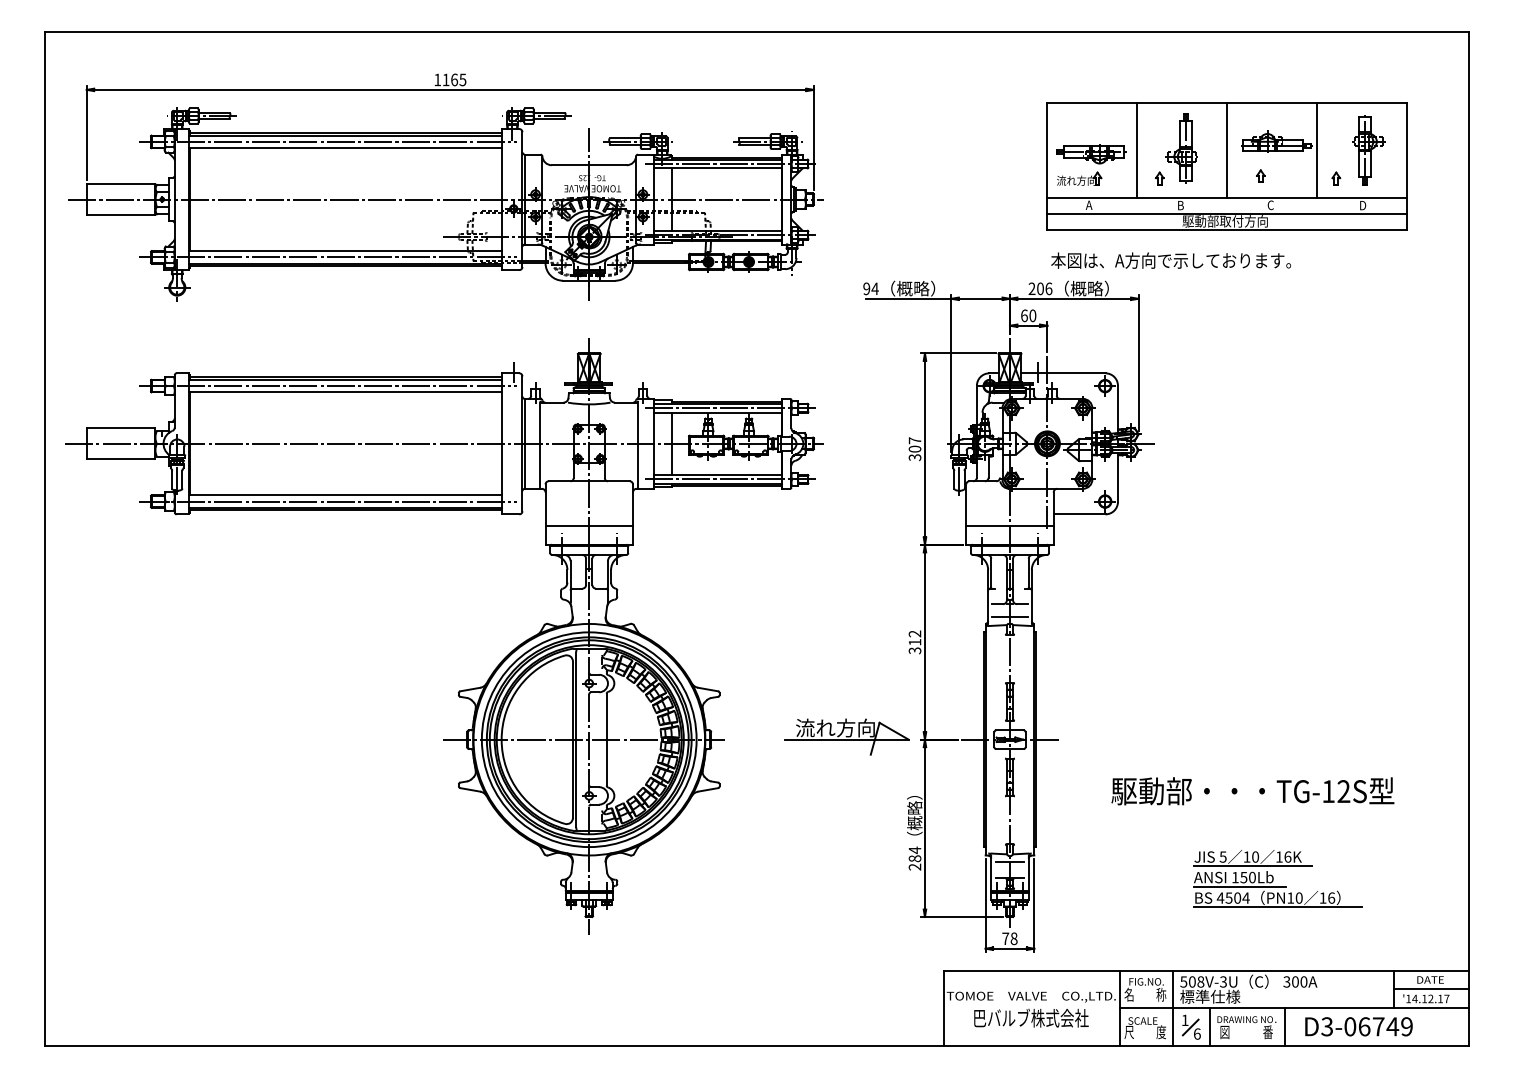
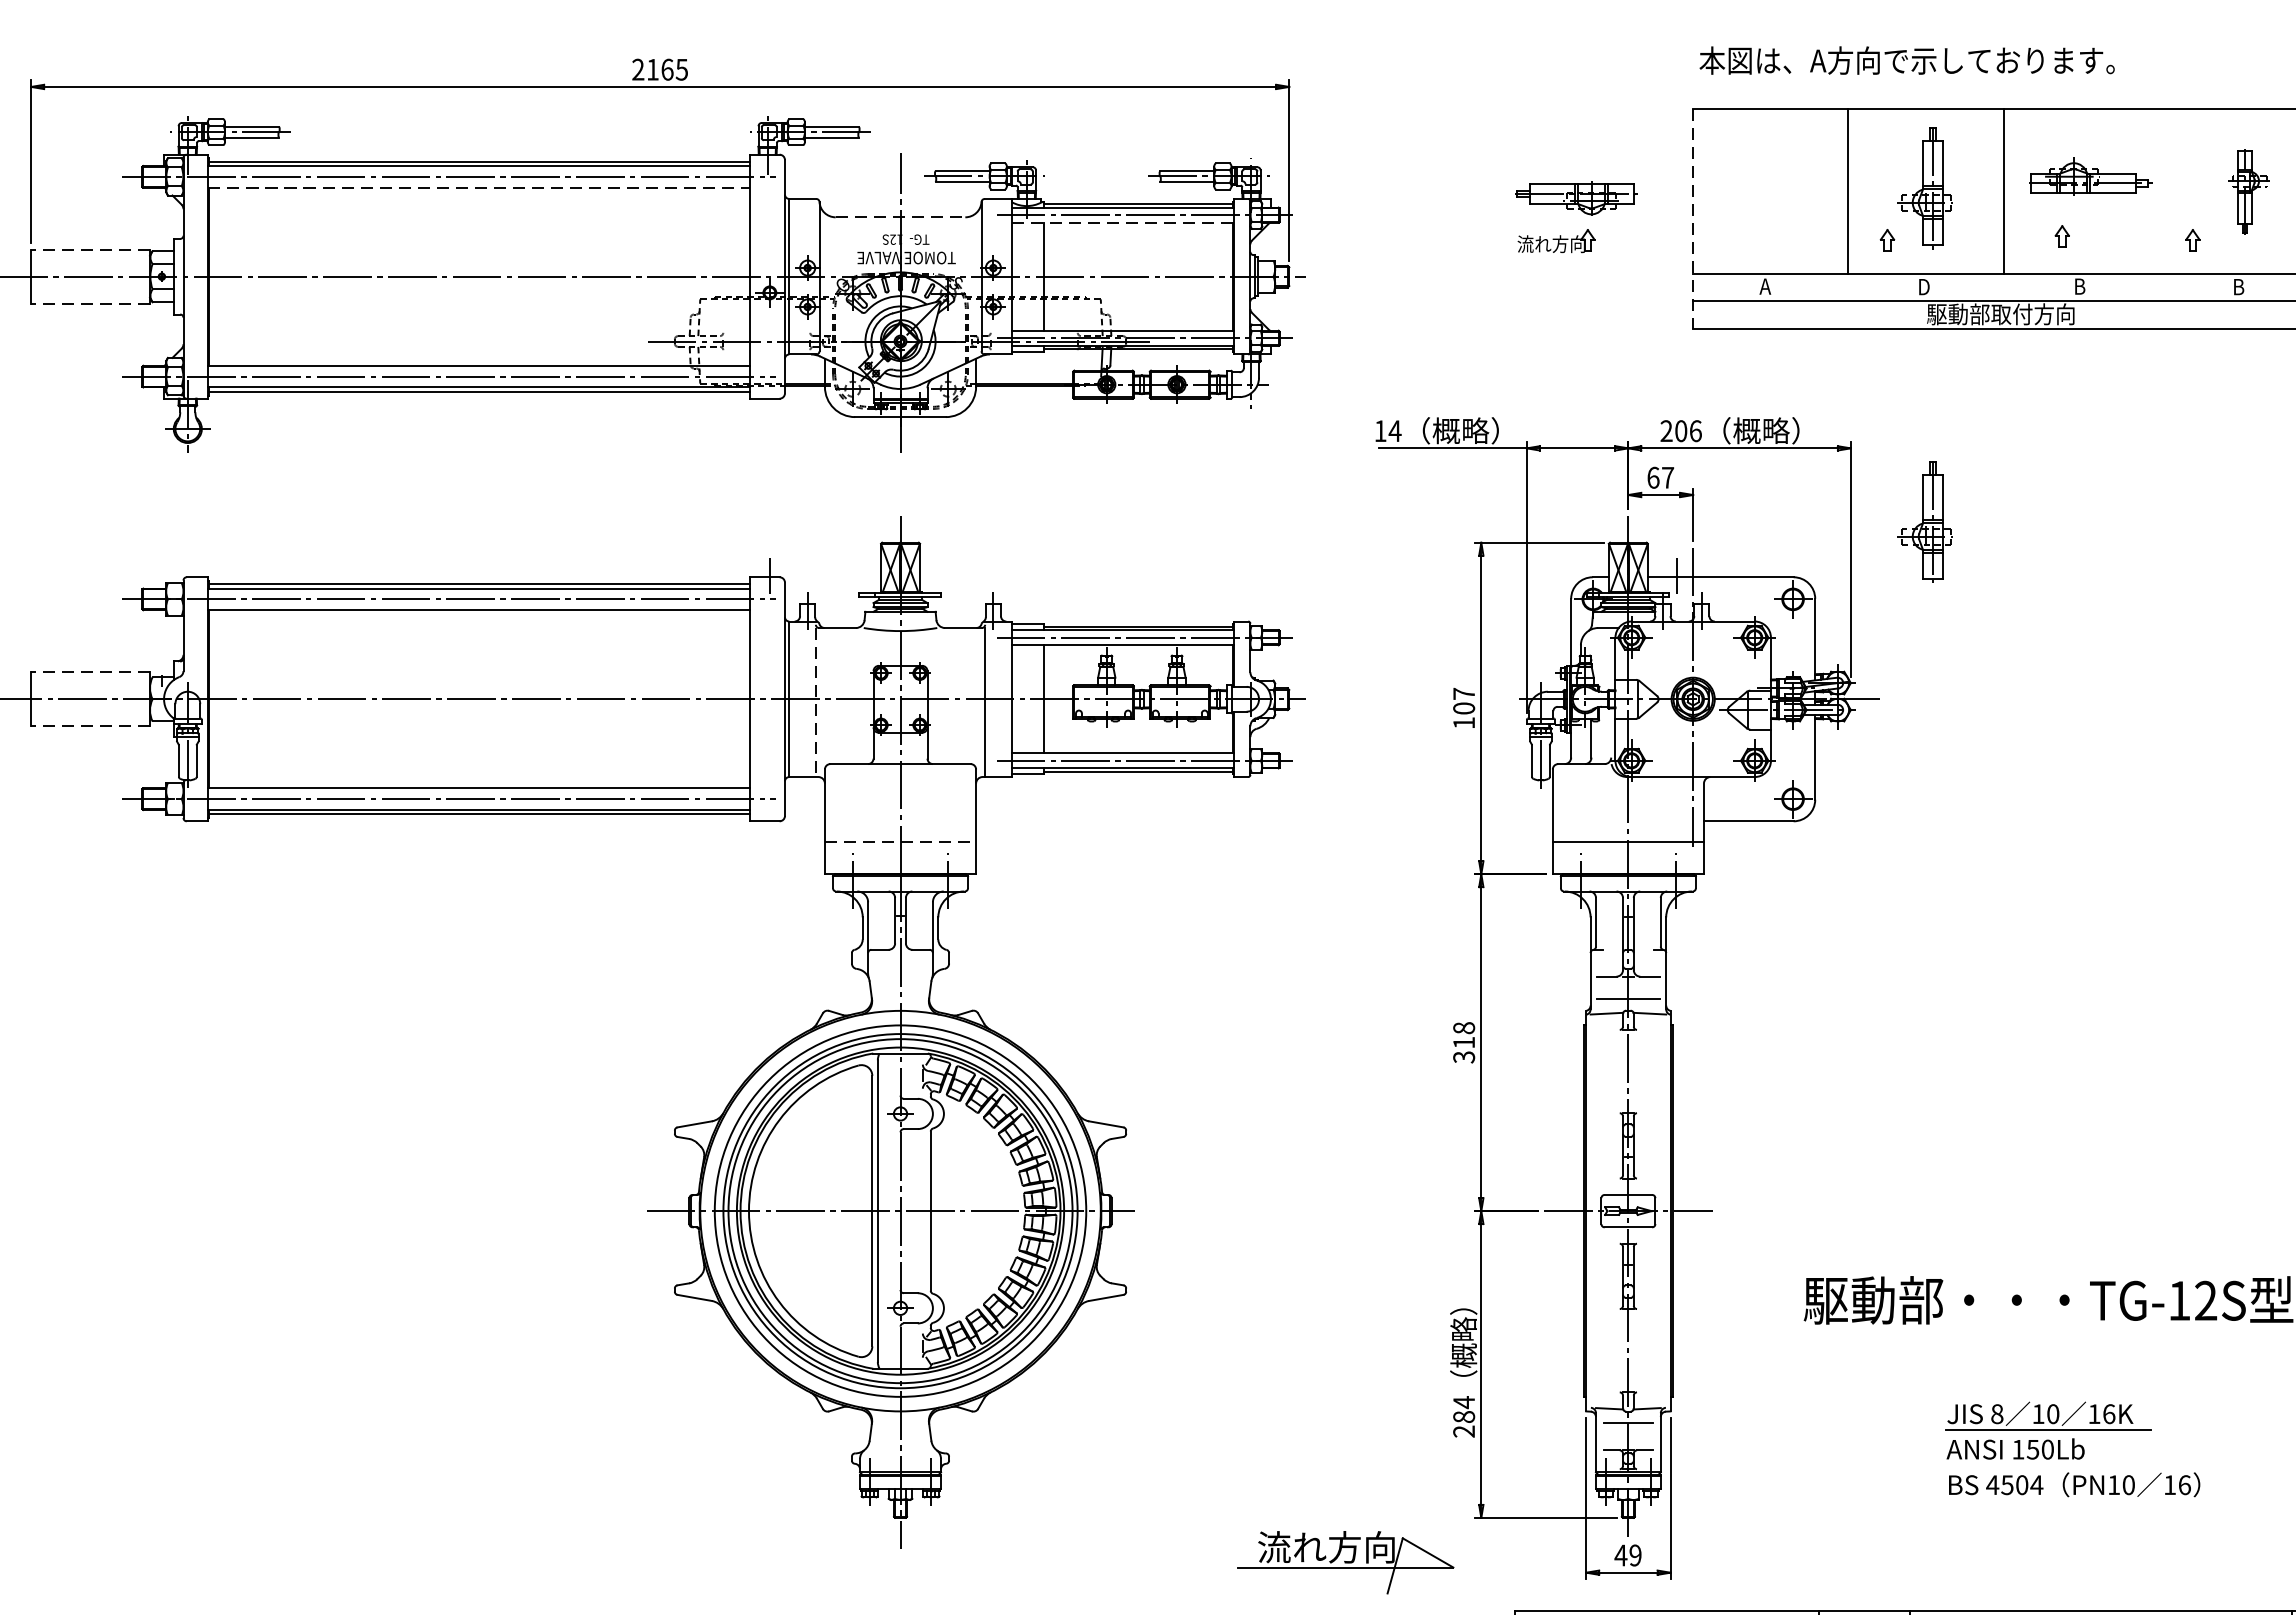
text: (437, 79) -> (637, 68), 1165 -> 2165
line: (345, 148) -> (478, 188), solid -> dashed
line: (1316, 149) -> (2158, 190), removed
part: (1368, 150) -> (2248, 191), size x0.7
part: (1091, 164) -> (1577, 216), moved
line: (589, 165) -> (900, 217), solid -> dashed
line: (1047, 166) -> (1693, 219), solid -> dashed
line: (718, 168) -> (1124, 222), solid -> dashed
line: (120, 183) -> (89, 248), solid -> dashed
text: (1181, 205) -> (1925, 286), B -> D
text: (1270, 205) -> (2079, 286), C -> B
text: (1363, 205) -> (2239, 286), D -> B
line: (120, 215) -> (89, 304), solid -> dashed
text: (1171, 260) -> (1907, 60), moved
text: (866, 288) -> (1380, 430), 94 -> 14
text: (1032, 315) -> (1667, 477), 60 -> 67
part: (1181, 341) -> (1925, 522), added
line: (120, 428) -> (89, 672), solid -> dashed
line: (540, 446) -> (816, 703), solid -> dashed
text: (914, 457) -> (1463, 722), 307 -> 107
line: (120, 459) -> (89, 726), solid -> dashed
line: (589, 526) -> (900, 842), solid -> dashed
text: (914, 633) -> (1463, 1027), 312 -> 318
part: (846, 736) -> (1345, 1561), moved
text: (1222, 856) -> (1996, 1413), 5 -> 8
line: (1239, 886) -> (2025, 1465), removed
line: (1277, 907) -> (2091, 1501), removed
text: (1009, 938) -> (1627, 1555), 78 -> 49

